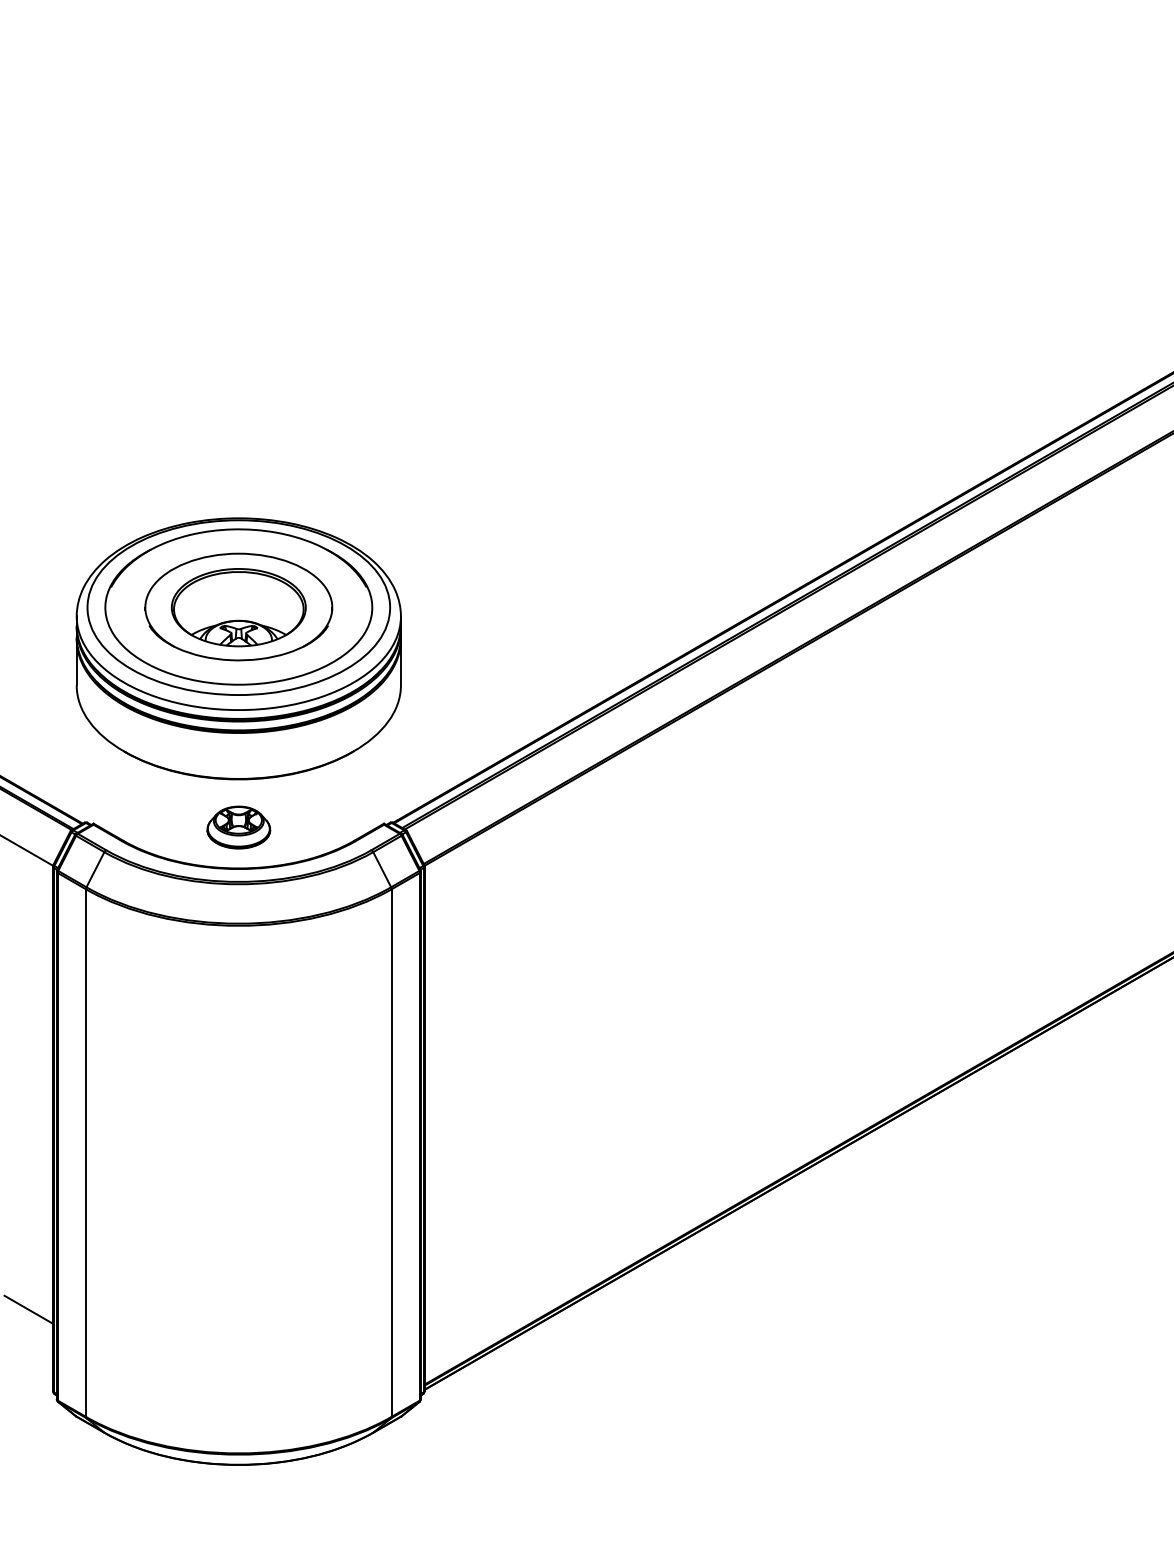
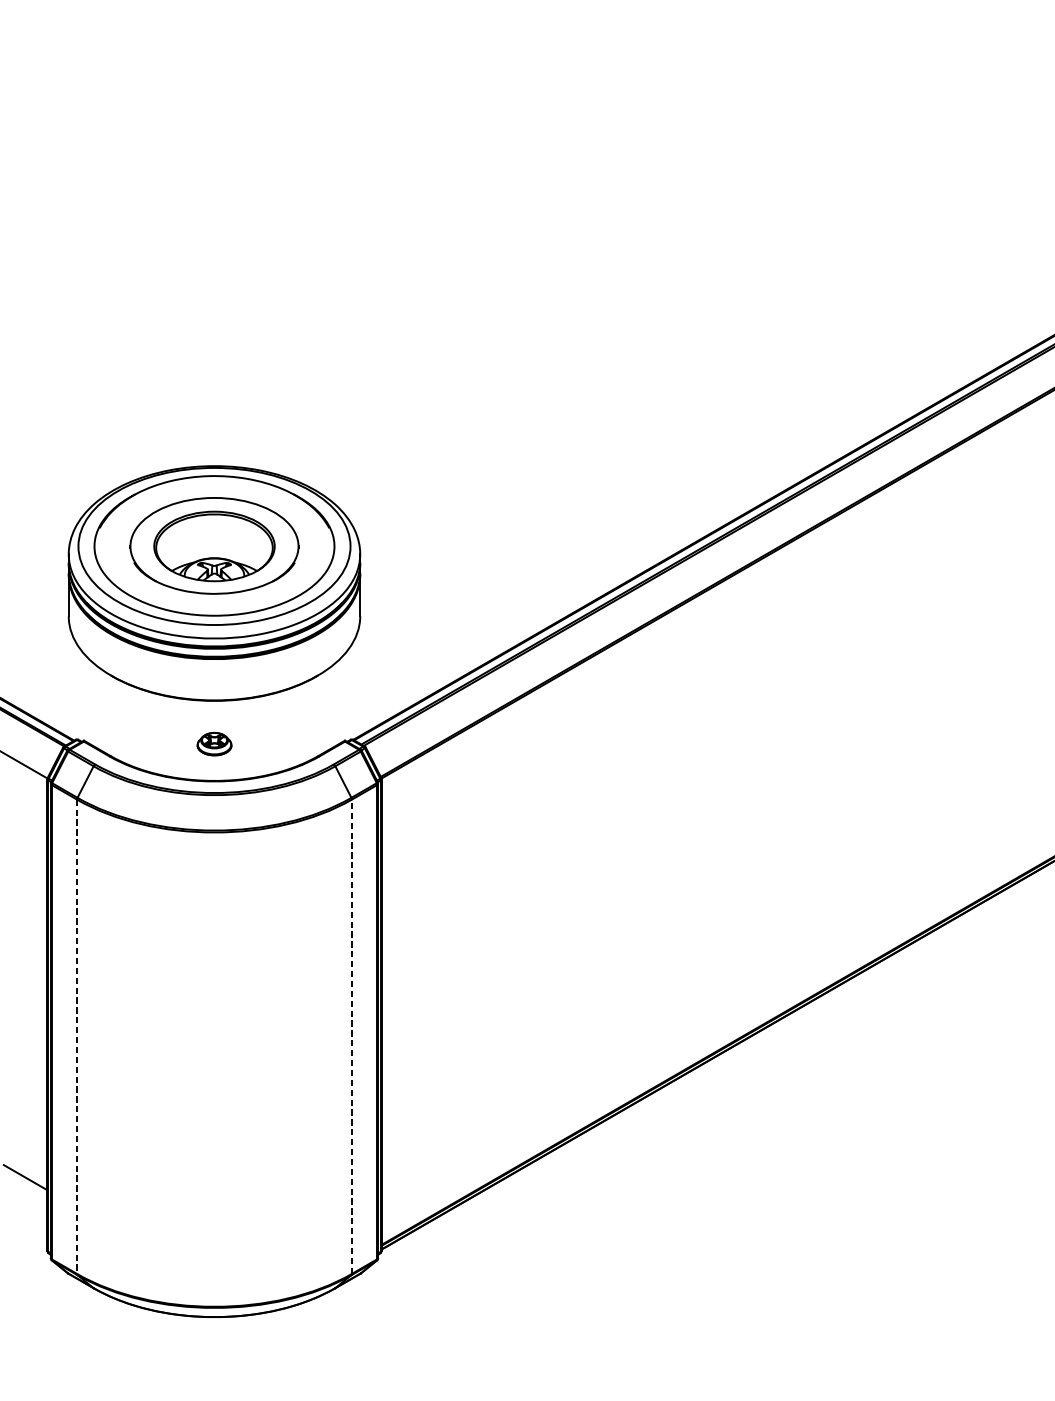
part: (238, 827) -> (214, 744), size x0.6
line: (85, 1153) -> (76, 1037), solid -> dashed
line: (391, 1153) -> (351, 1037), solid -> dashed

